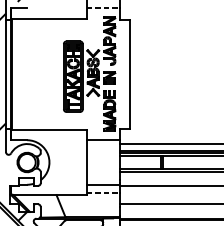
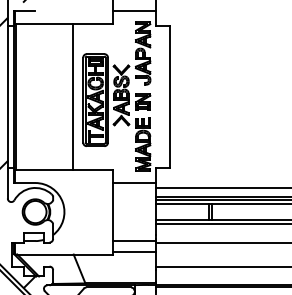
line: (103, 7) -> (135, 10), dashed -> solid
line: (55, 73) -> (72, 96), added
line: (103, 192) -> (135, 251), dashed -> solid

